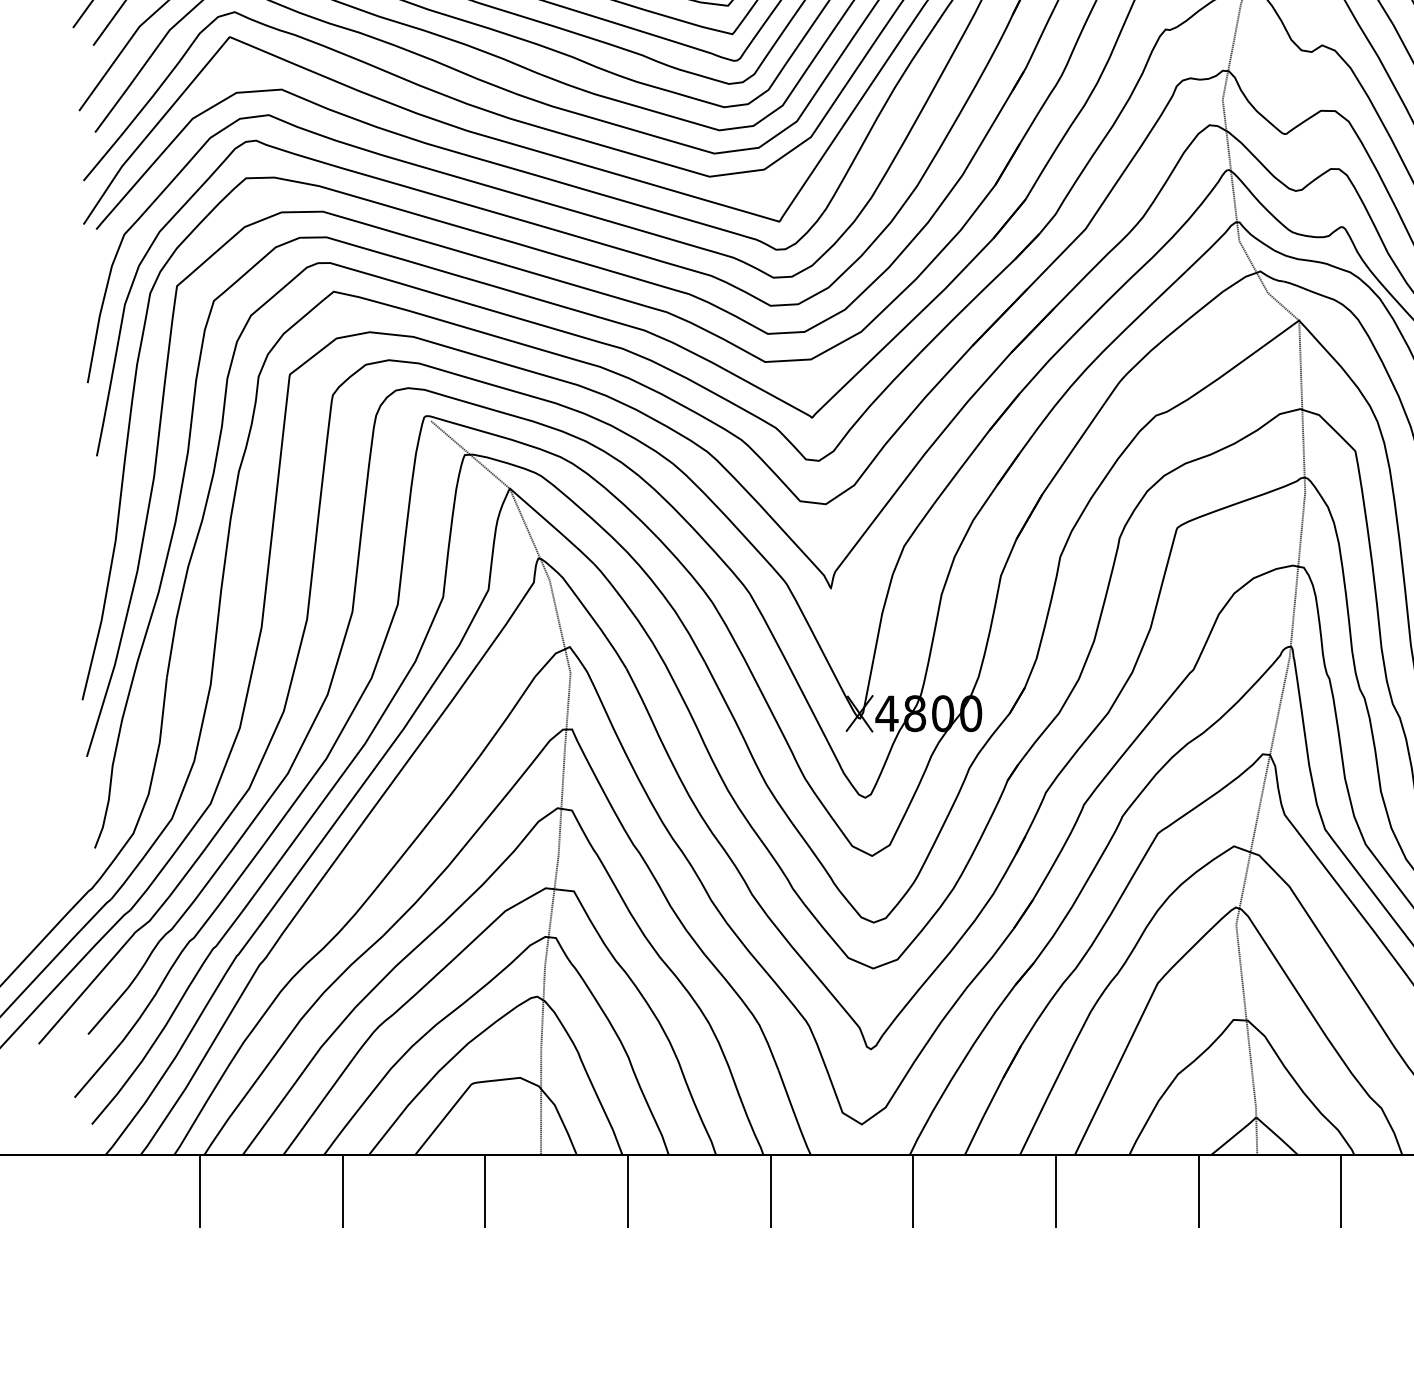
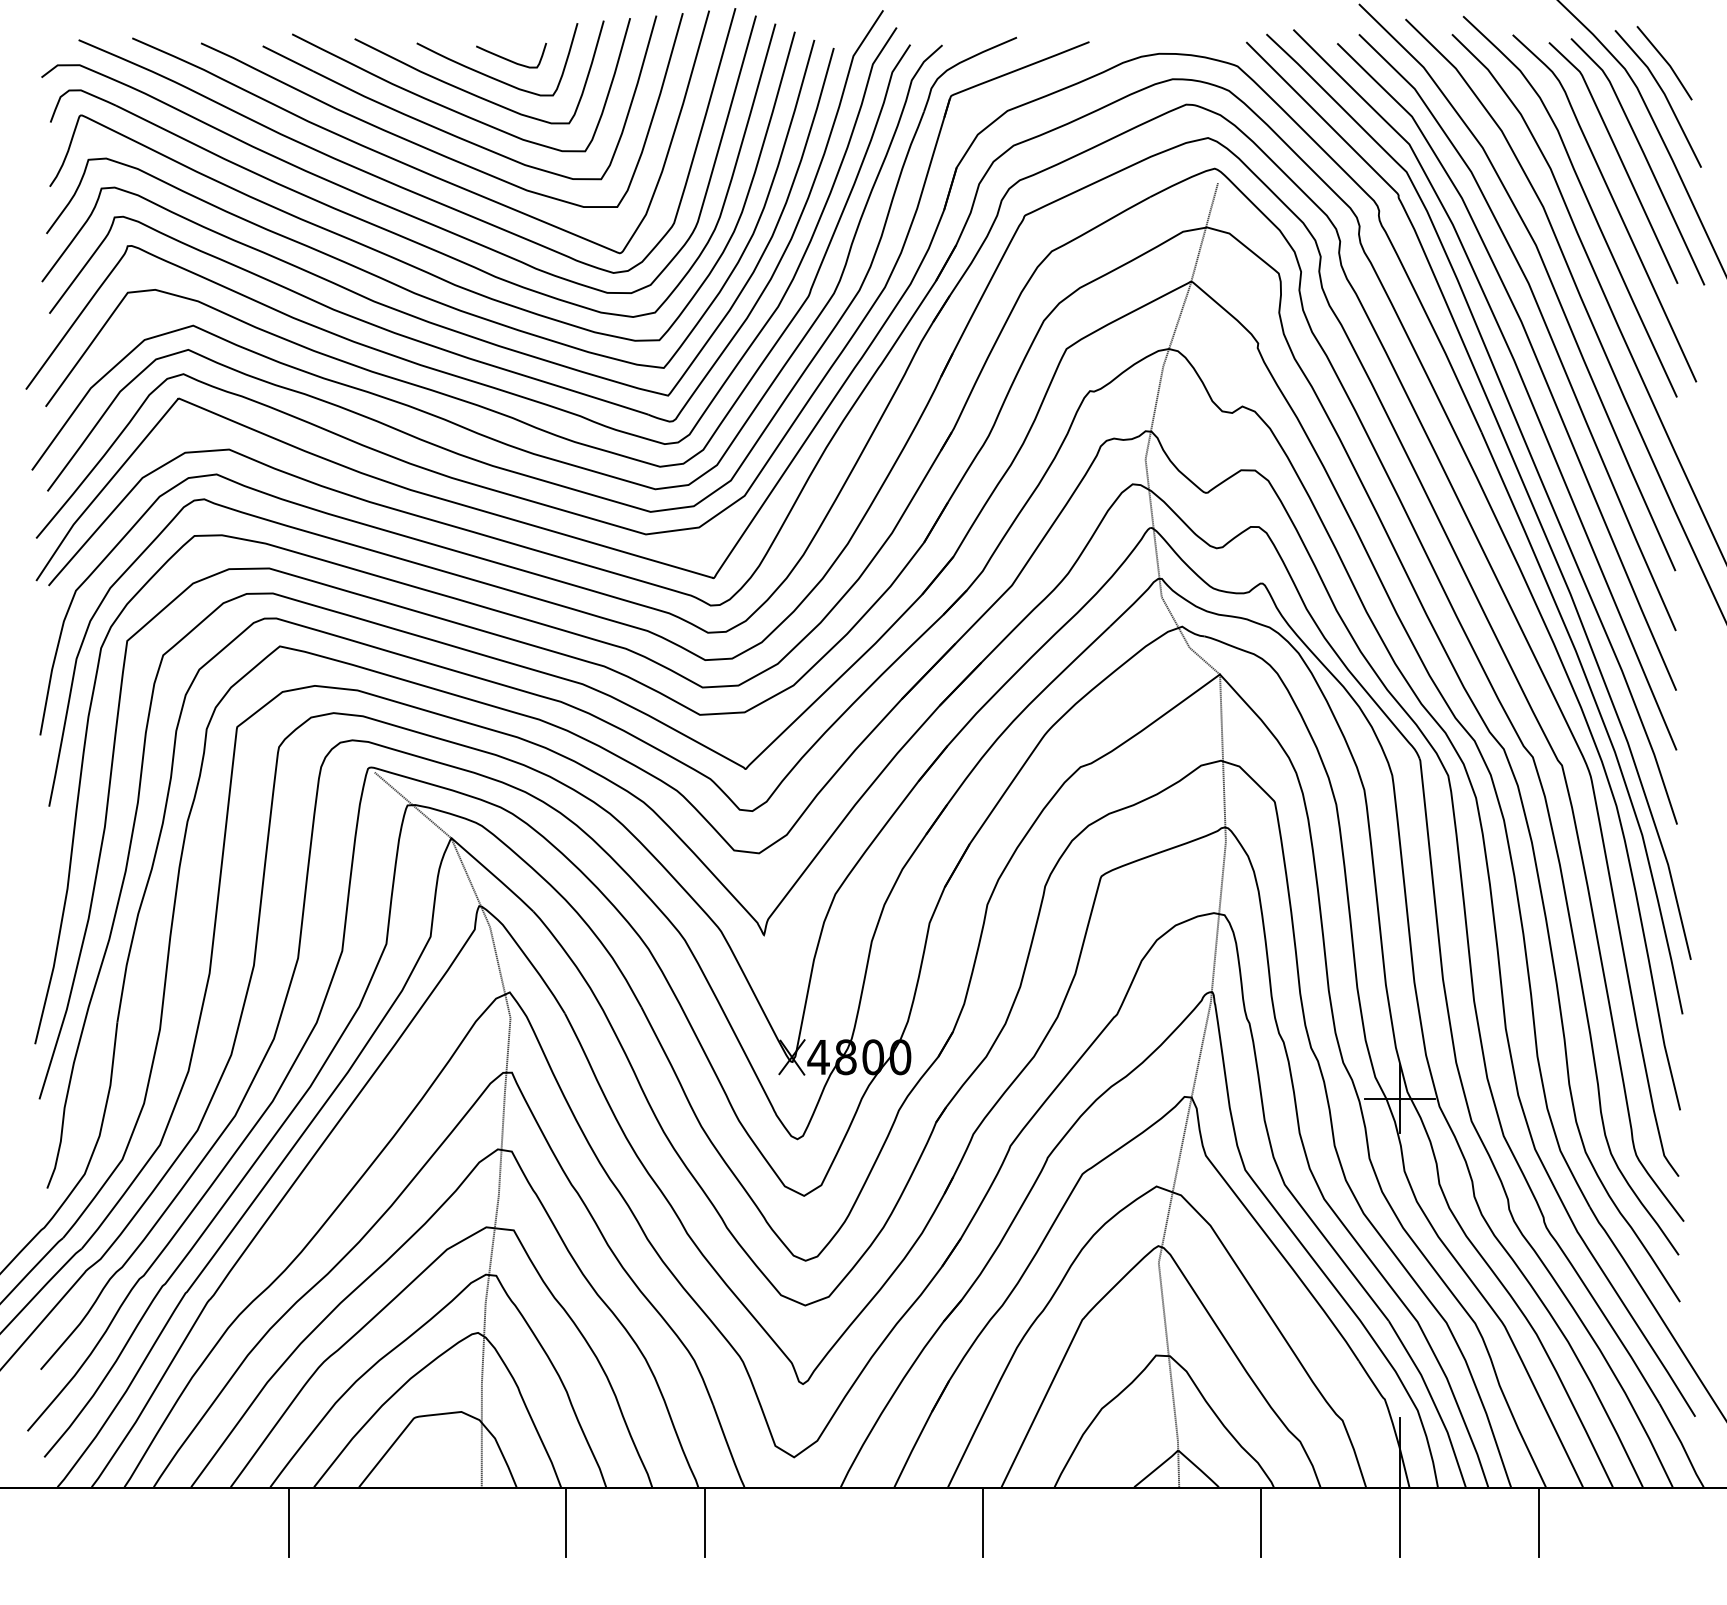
line: (199, 1190) -> (149, 1521), removed
line: (485, 1190) -> (427, 1521), removed
line: (913, 1190) -> (844, 1521), removed
line: (1198, 1190) -> (1121, 1521), removed

